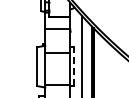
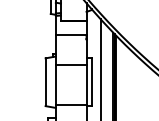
line: (74, 65) -> (91, 80), dashed -> solid

